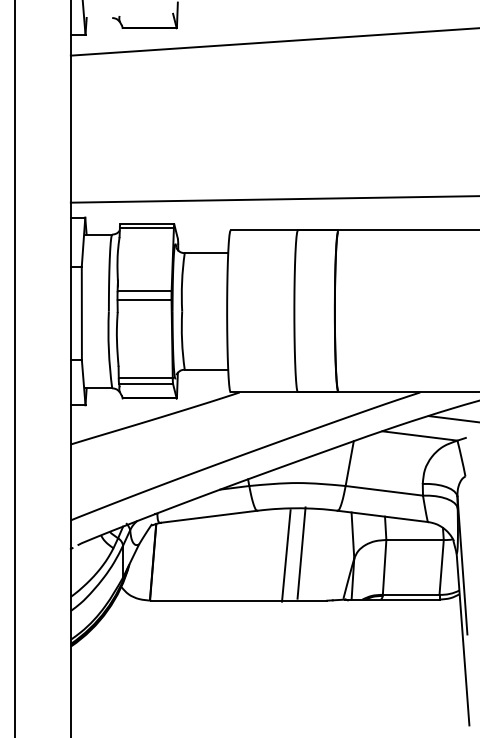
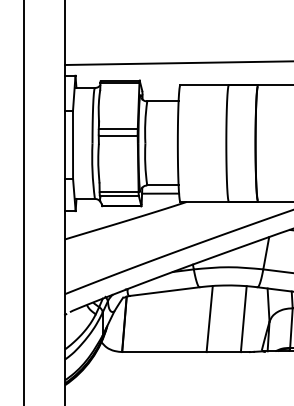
line: (202, 380) -> (160, 193), added
line: (301, 552) -> (243, 318), moved
line: (286, 555) -> (209, 318), moved

